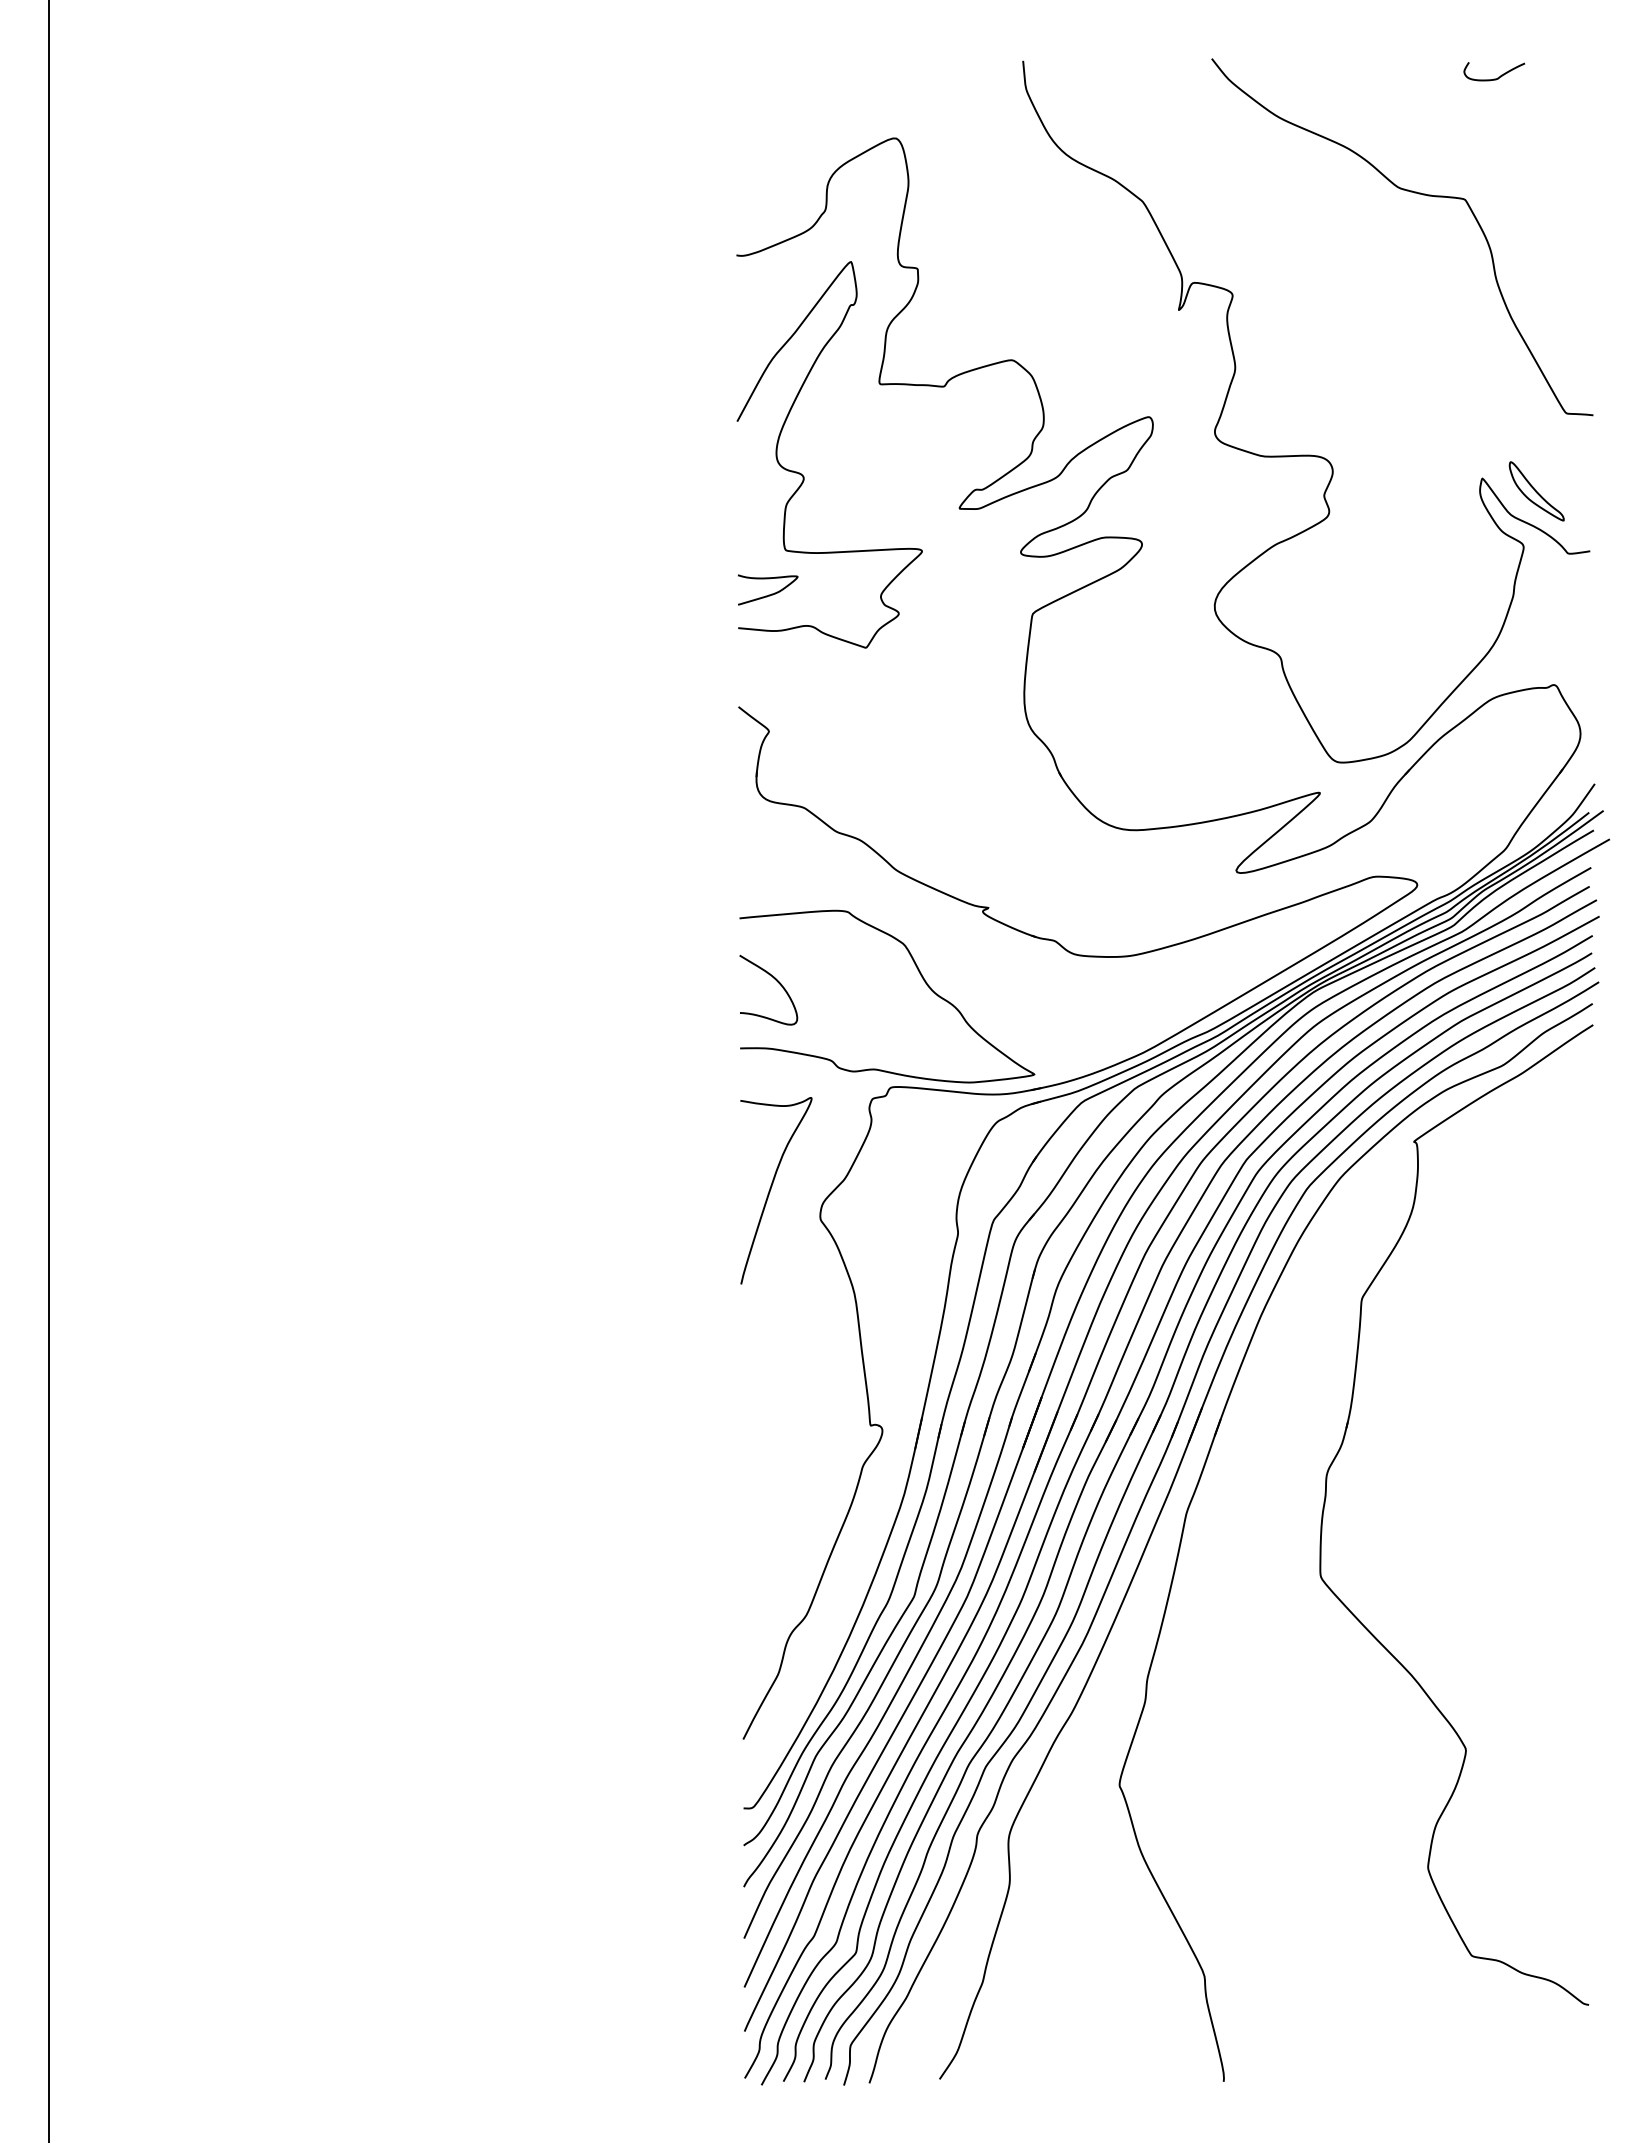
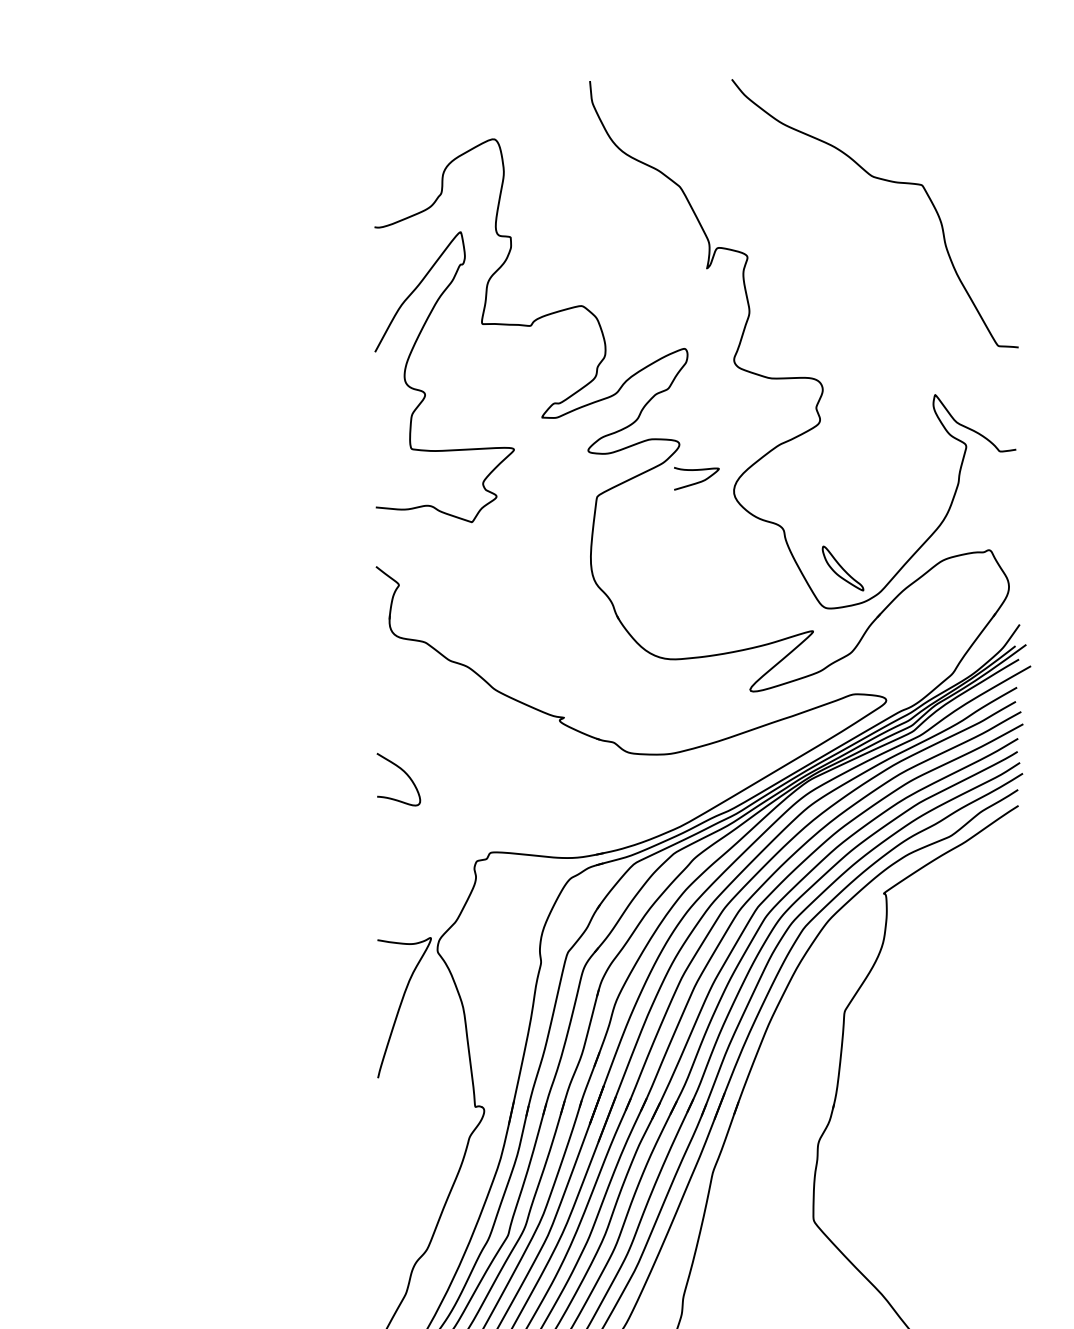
curve: (1497, 77) -> (946, 93), removed
part: (1536, 491) -> (842, 568), moved
curve: (771, 593) -> (699, 481), moved
curve: (922, 979) -> (514, 771), removed
curve: (771, 1189) -> (400, 1006), moved

